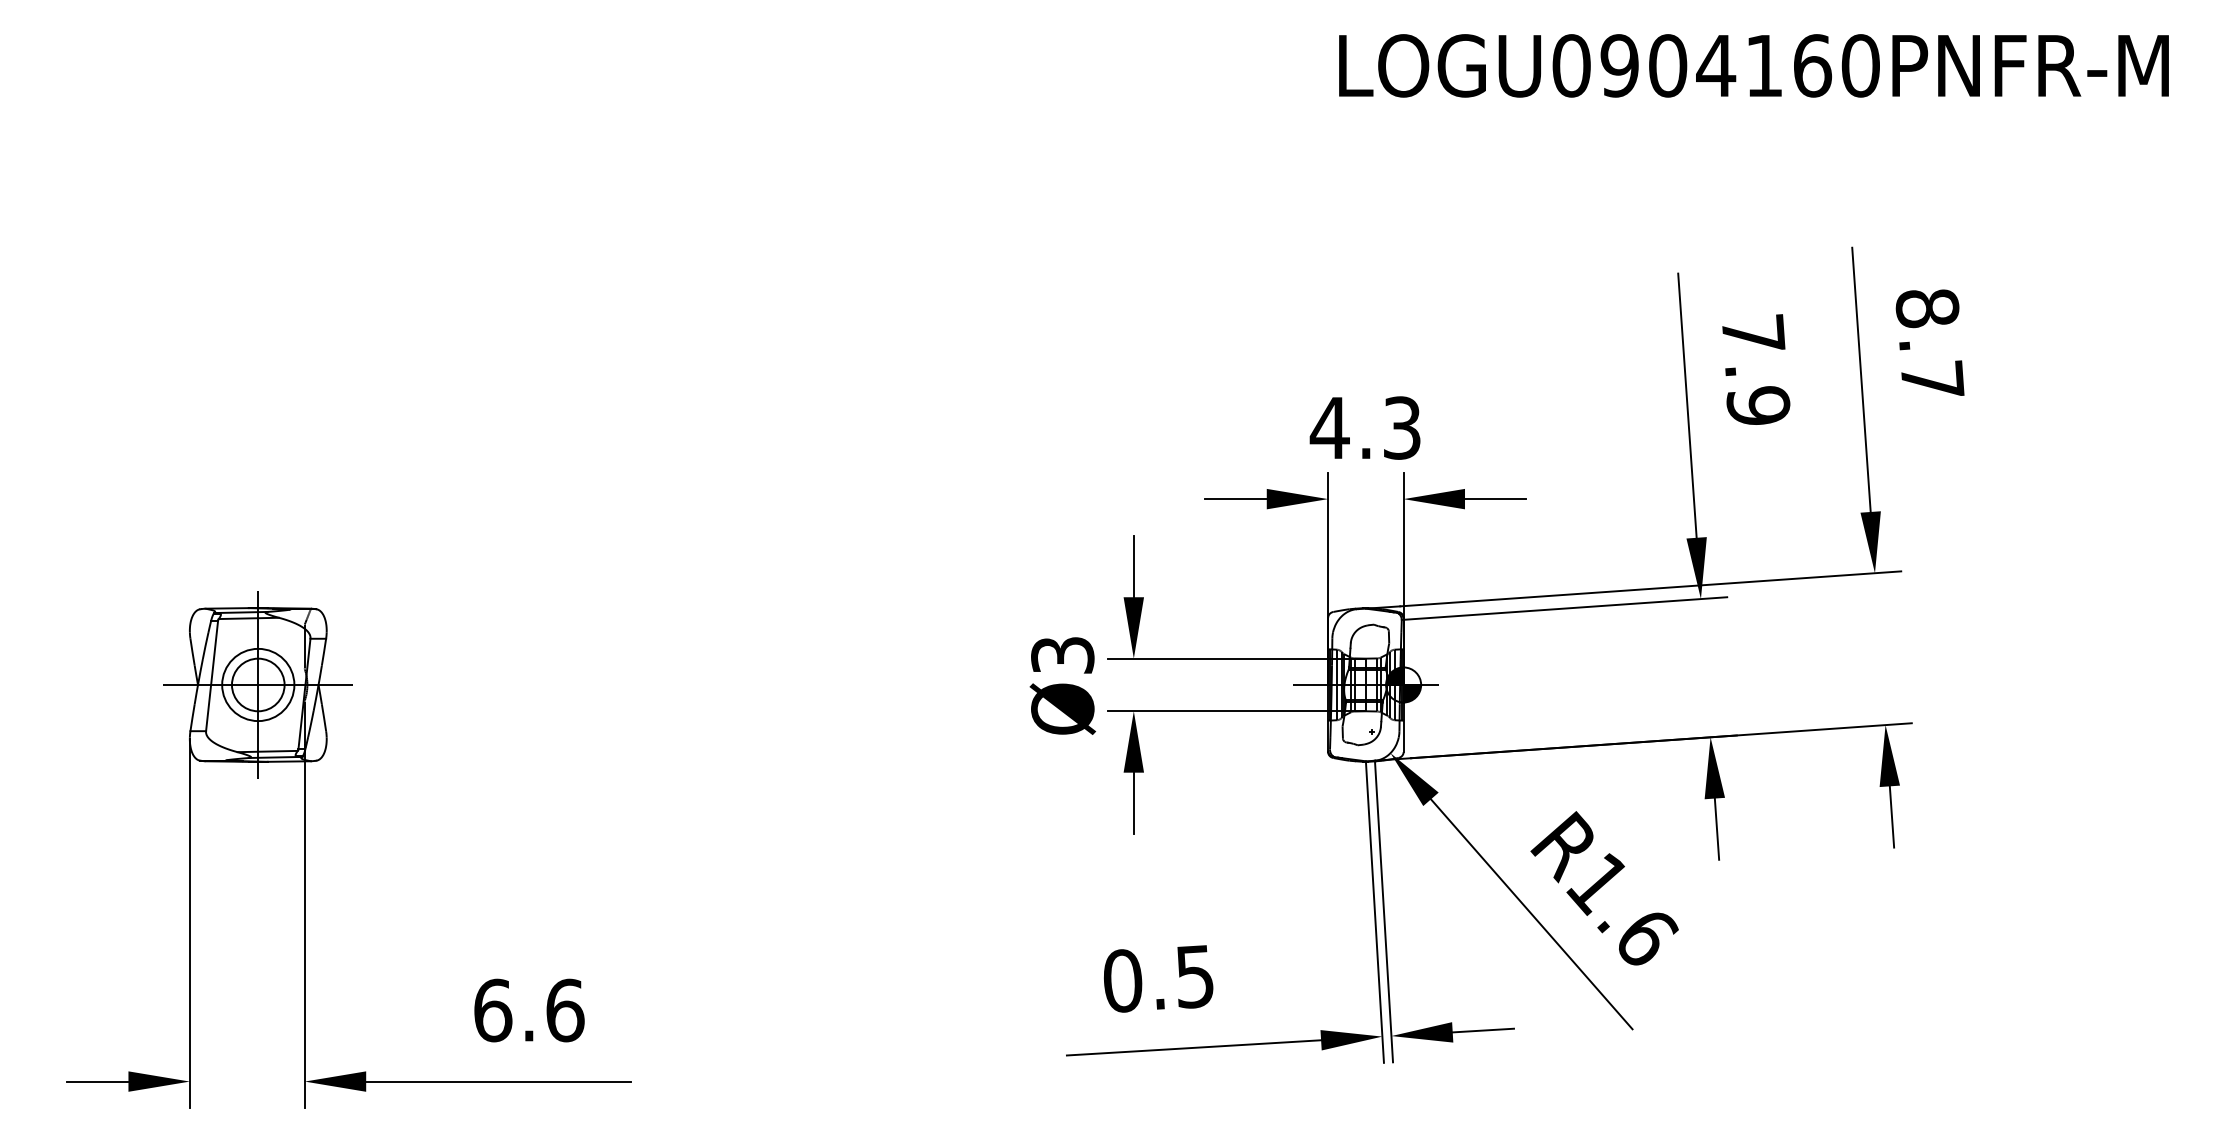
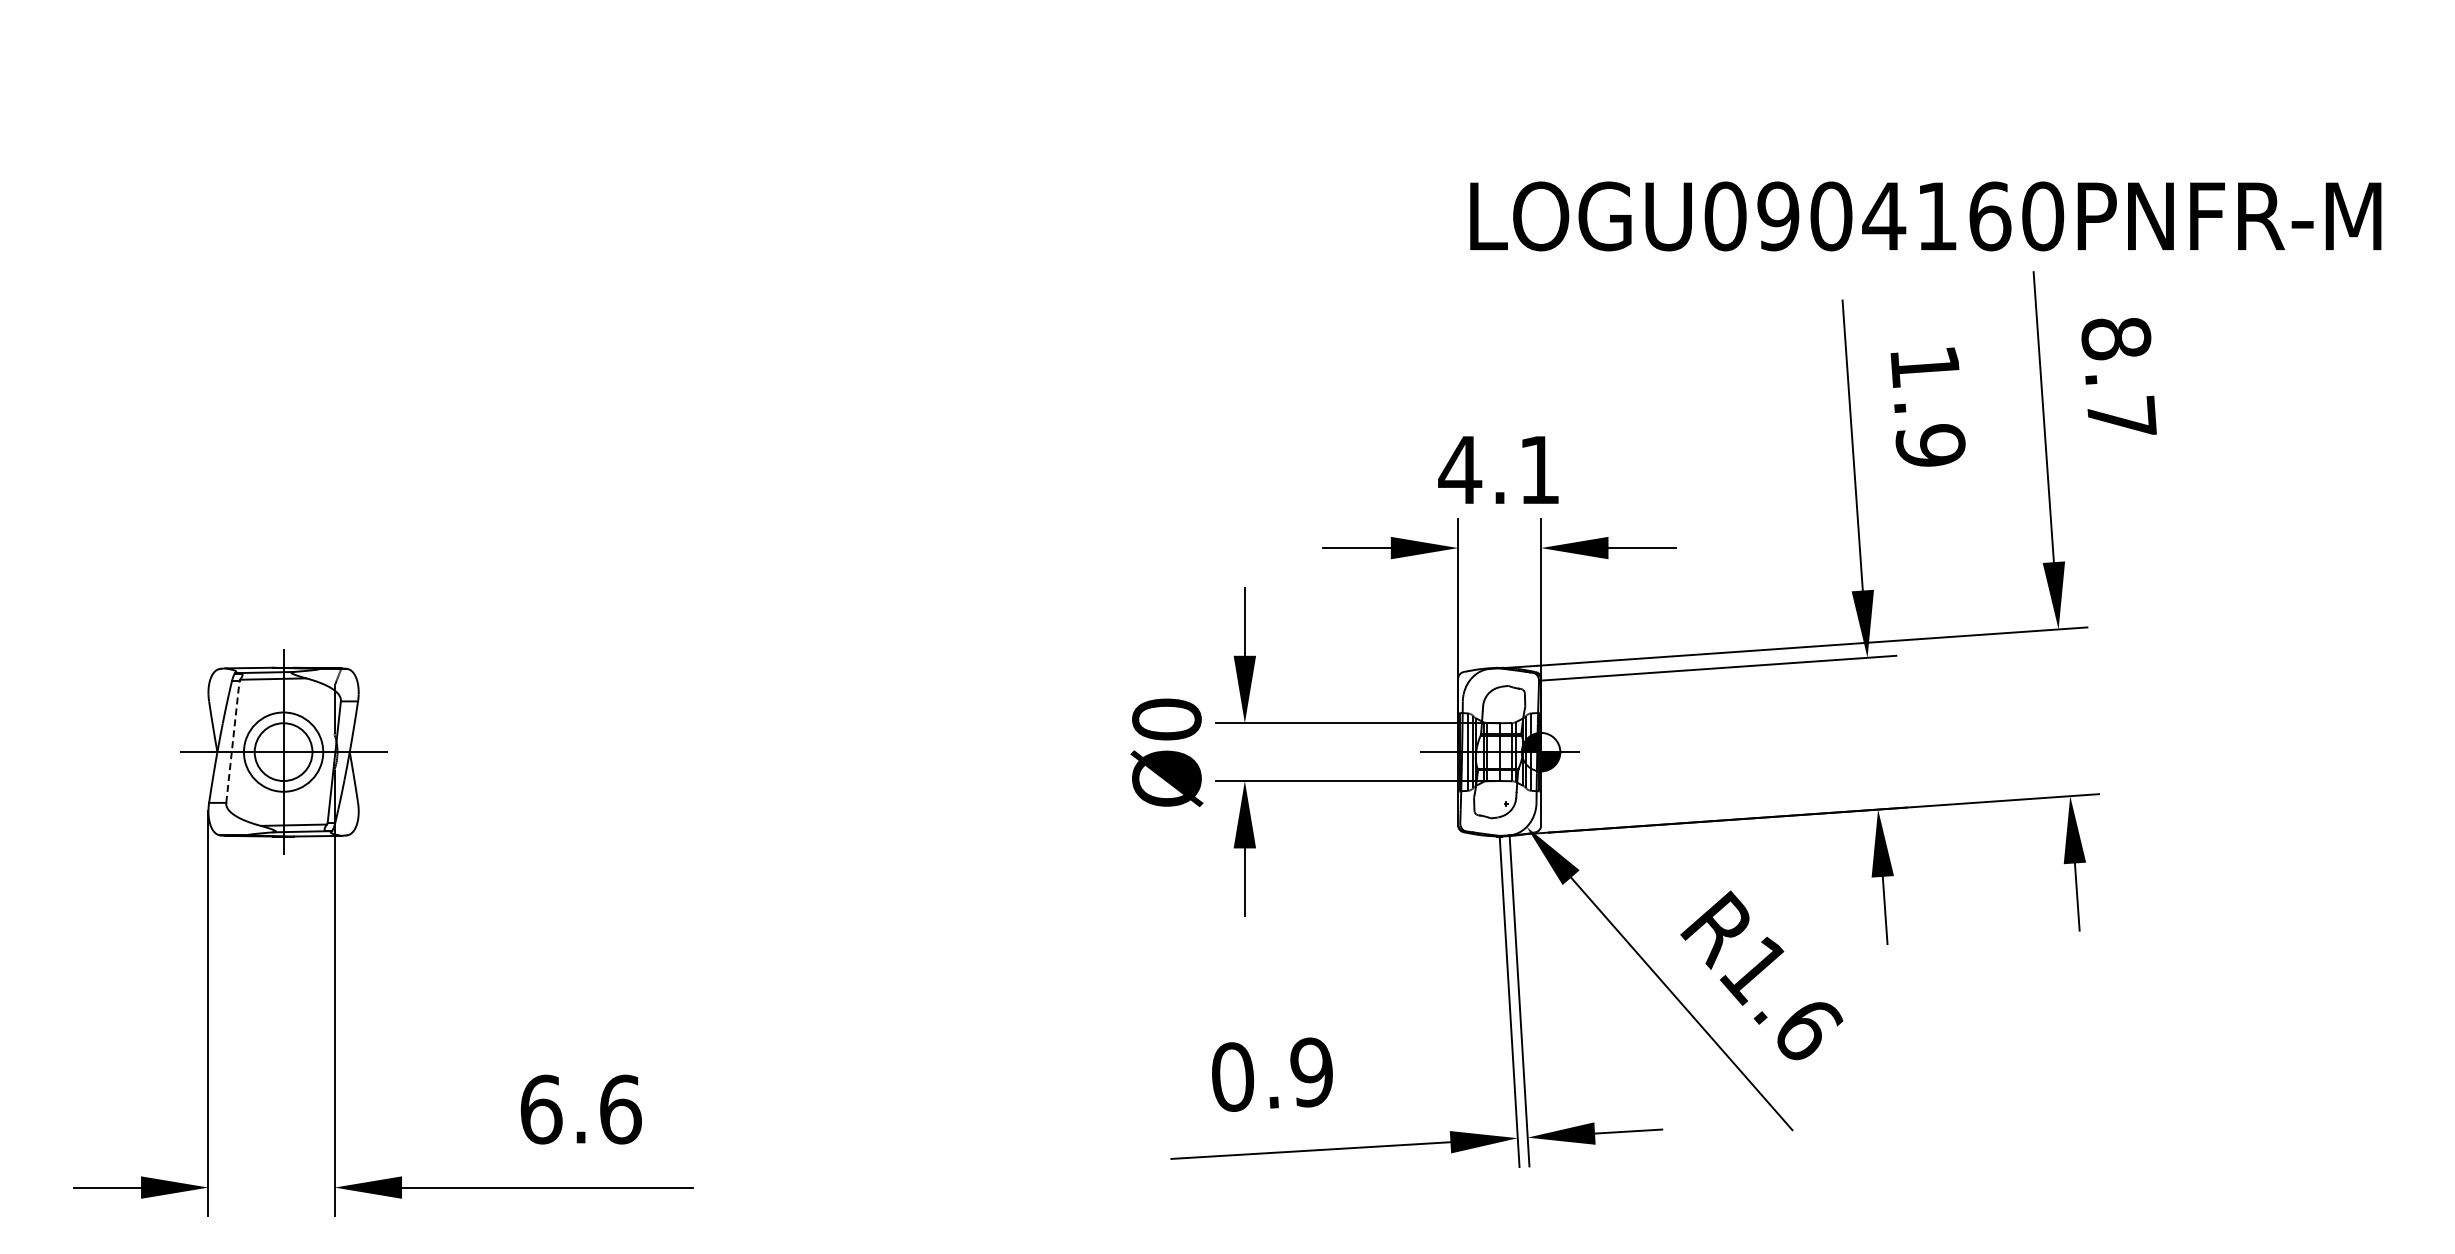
text: (1753, 65) -> (1925, 216), moved
text: (1753, 333) -> (1925, 366), 7.9 -> 1.9
text: (1402, 427) -> (1539, 469), 4.3 -> 4.1
text: (1062, 655) -> (1166, 719), Ø3 -> Ø0
line: (211, 675) -> (232, 741), solid -> dashed
text: (1194, 976) -> (1311, 1072), 0.5 -> 0.9

